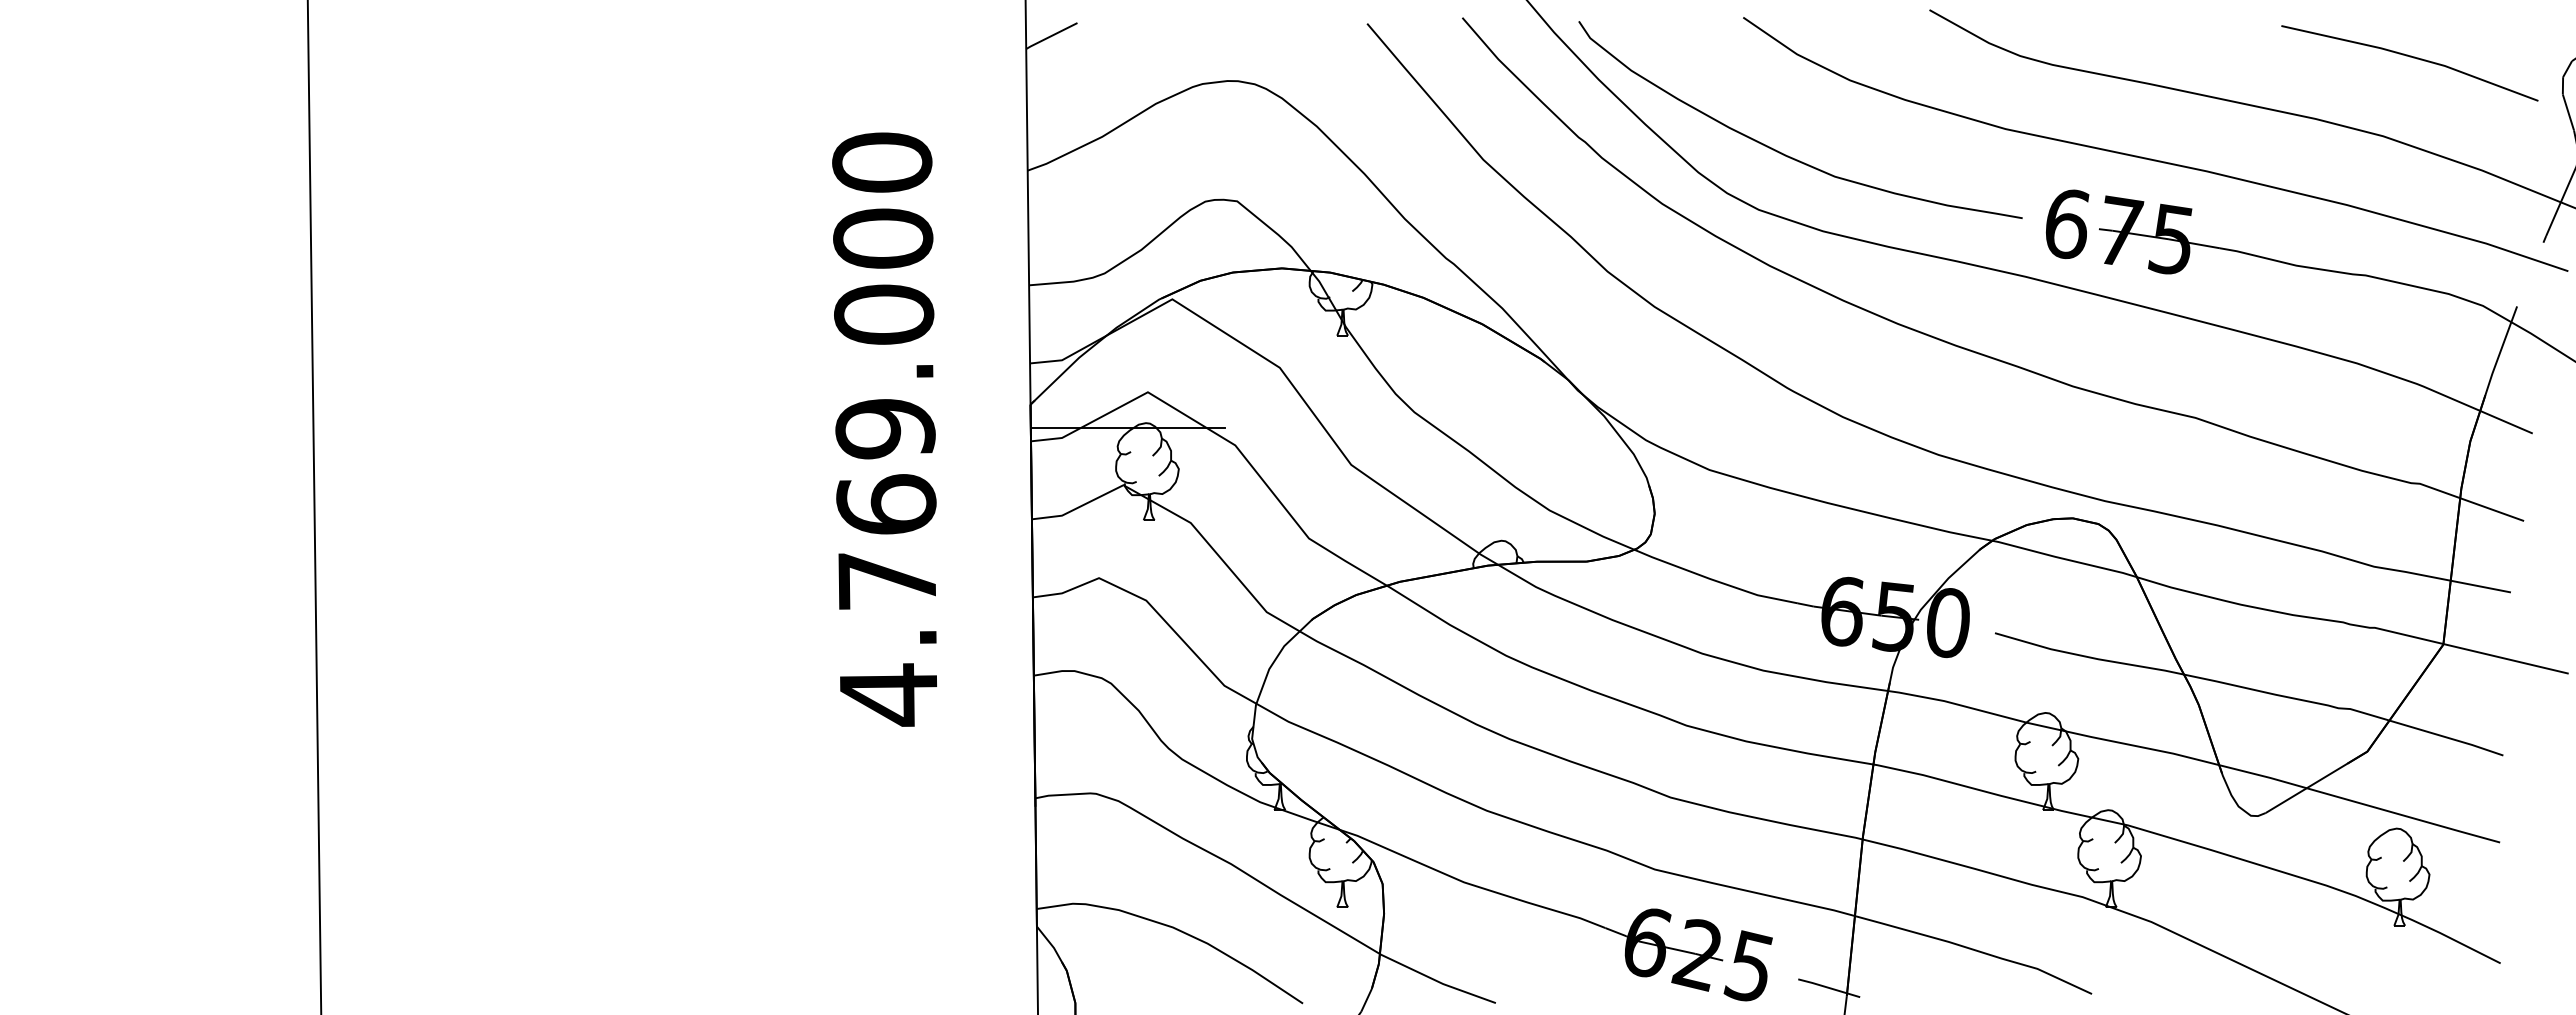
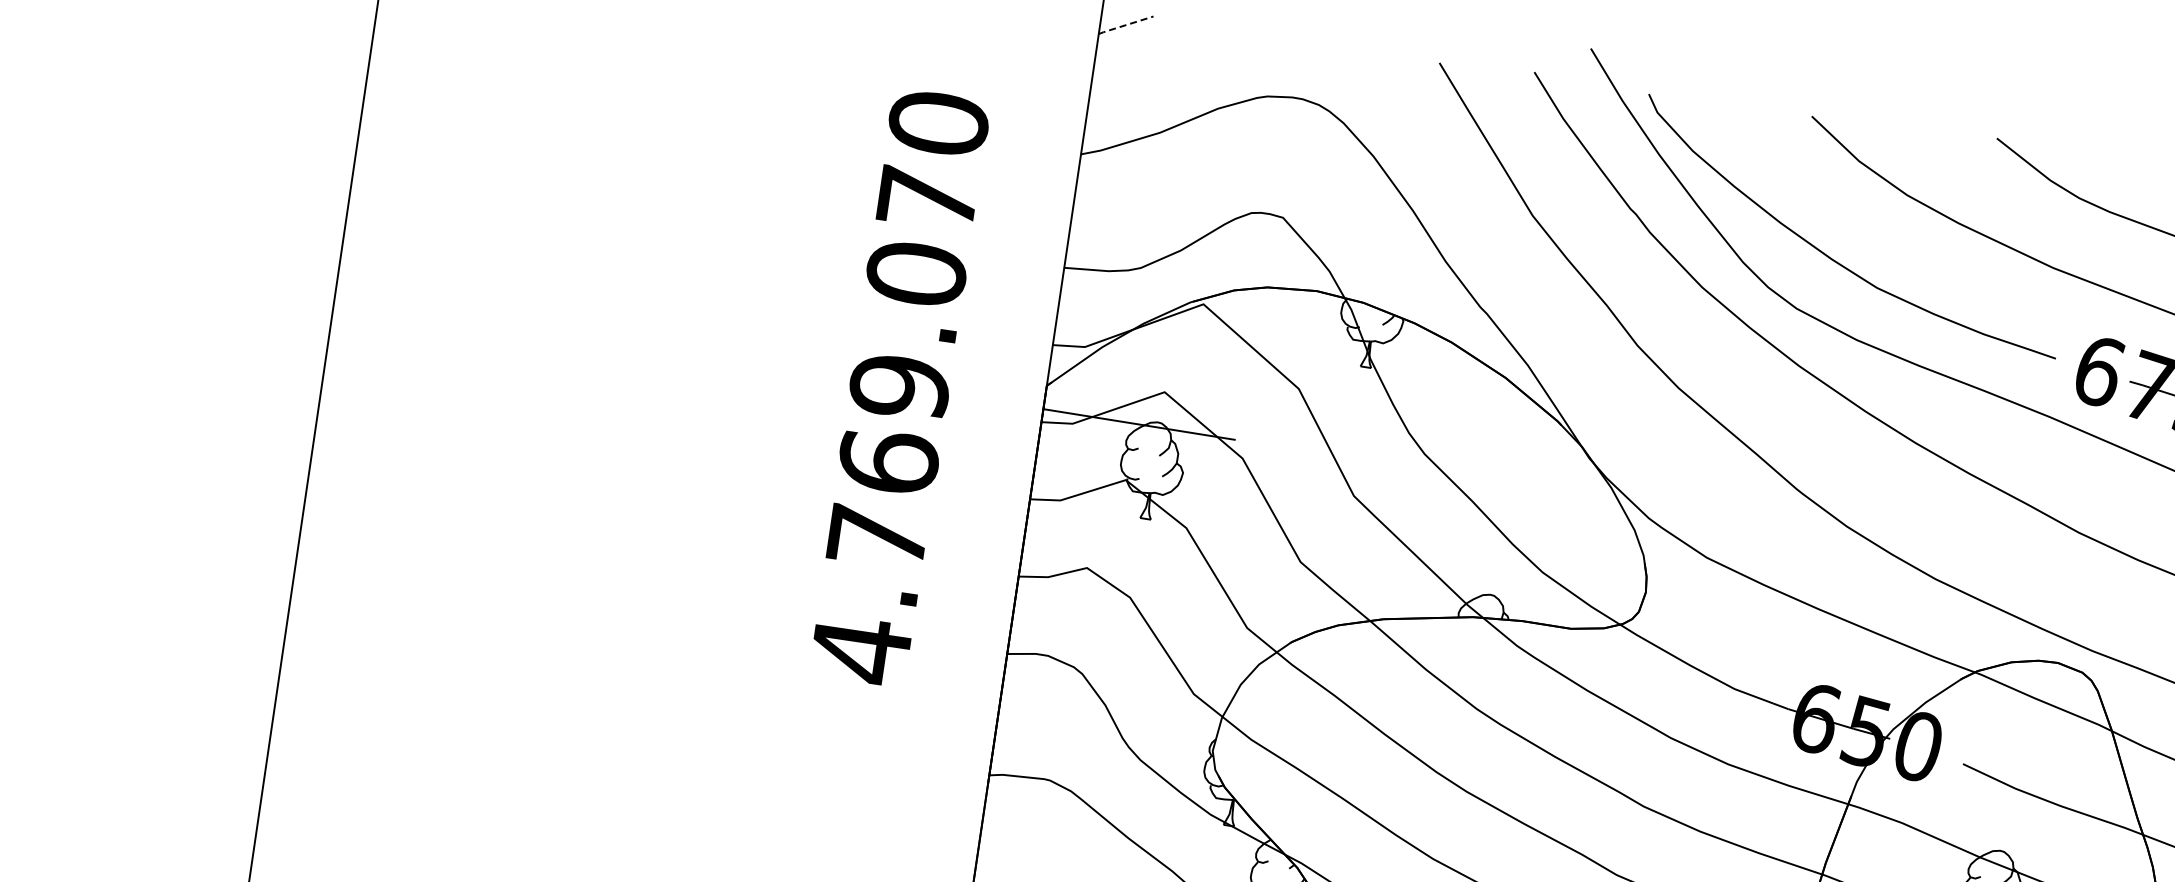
line: (1050, 36) -> (1124, 25), solid -> dashed
text: (883, 238) -> (927, 198), 4.769.000 -> 4.769.070

